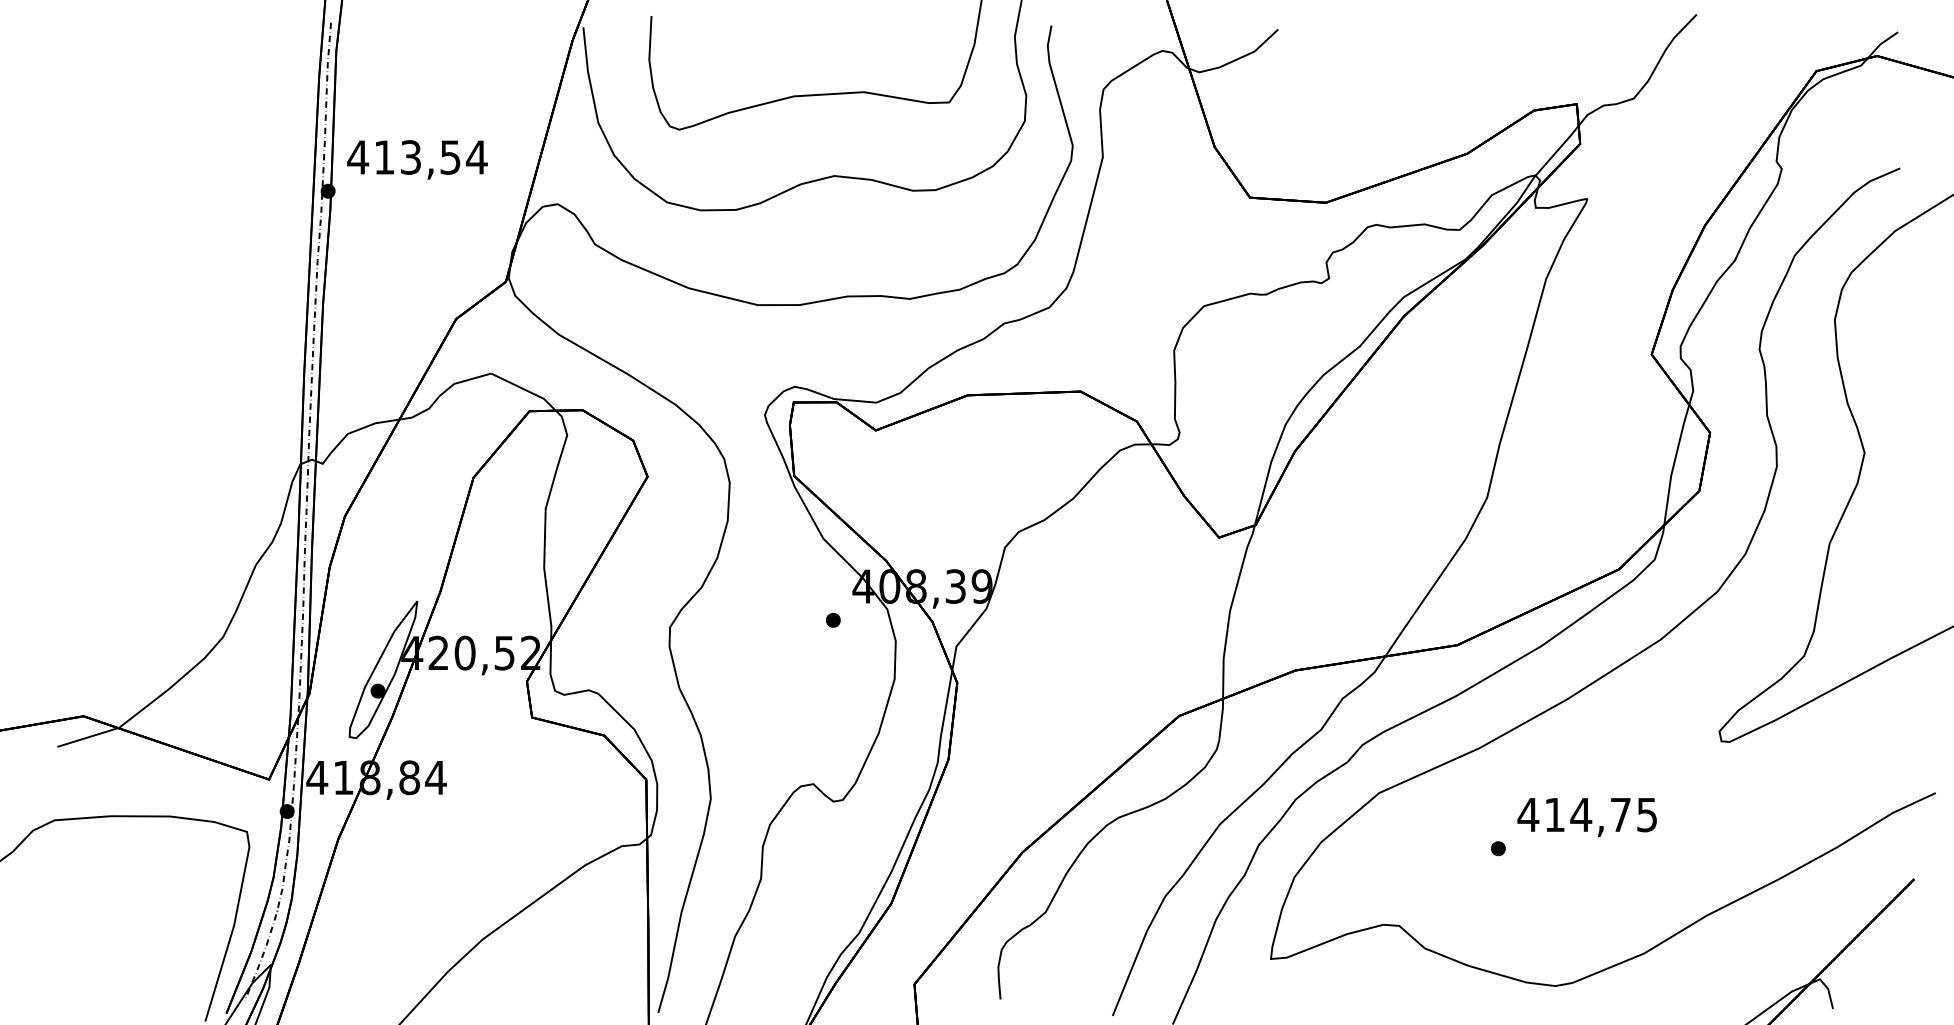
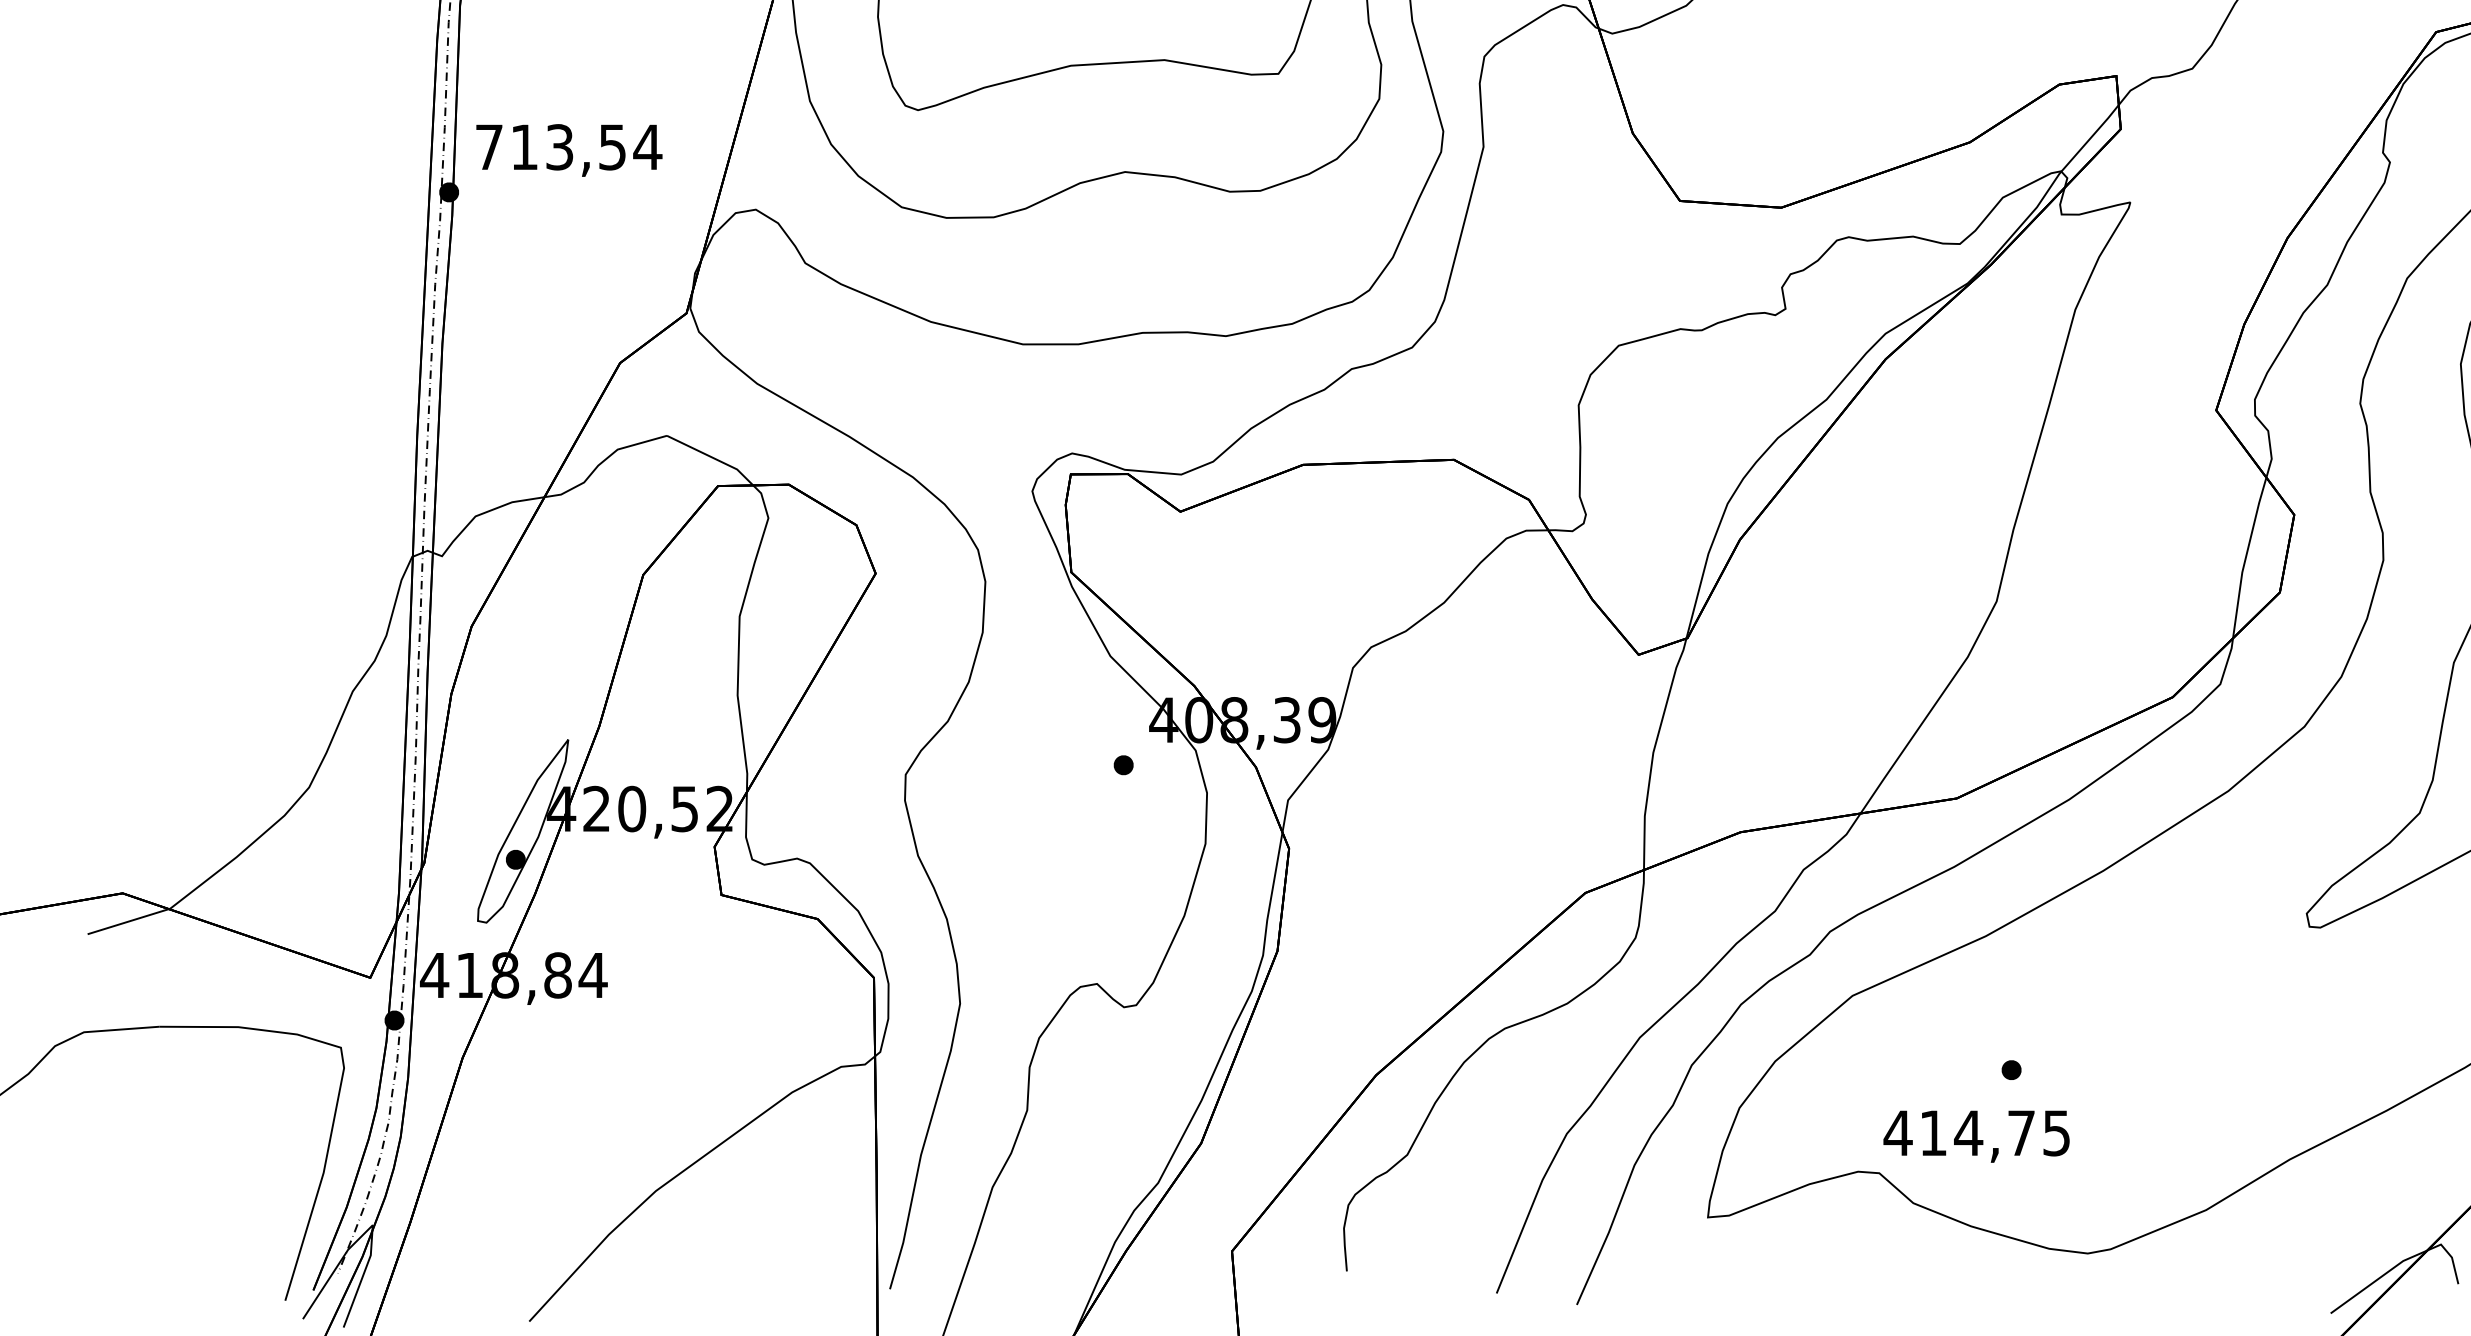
text: (358, 157) -> (489, 147), 413,54 -> 713,54
text: (1586, 817) -> (1975, 1136), moved

